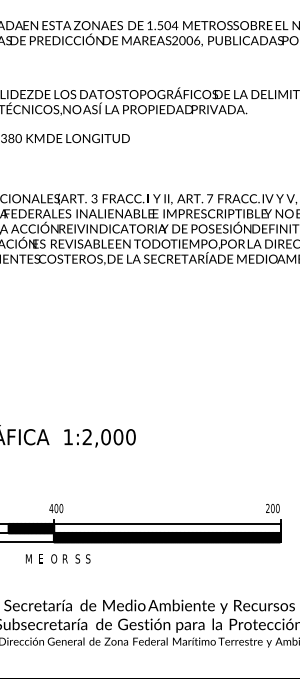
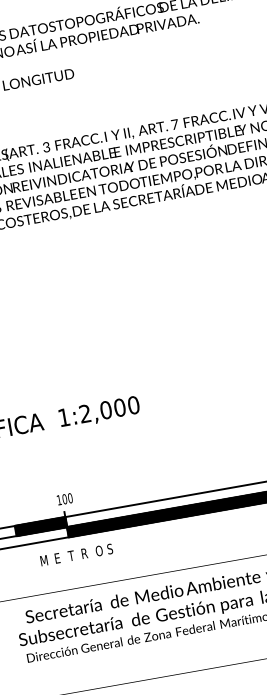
text: (51, 508) -> (59, 500), 400 -> 100
text: (54, 558) -> (72, 555), O -> T
text: (78, 558) -> (99, 550), S -> O

